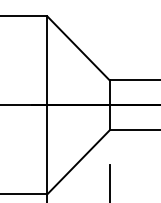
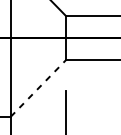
line: (78, 162) -> (38, 88), solid -> dashed

